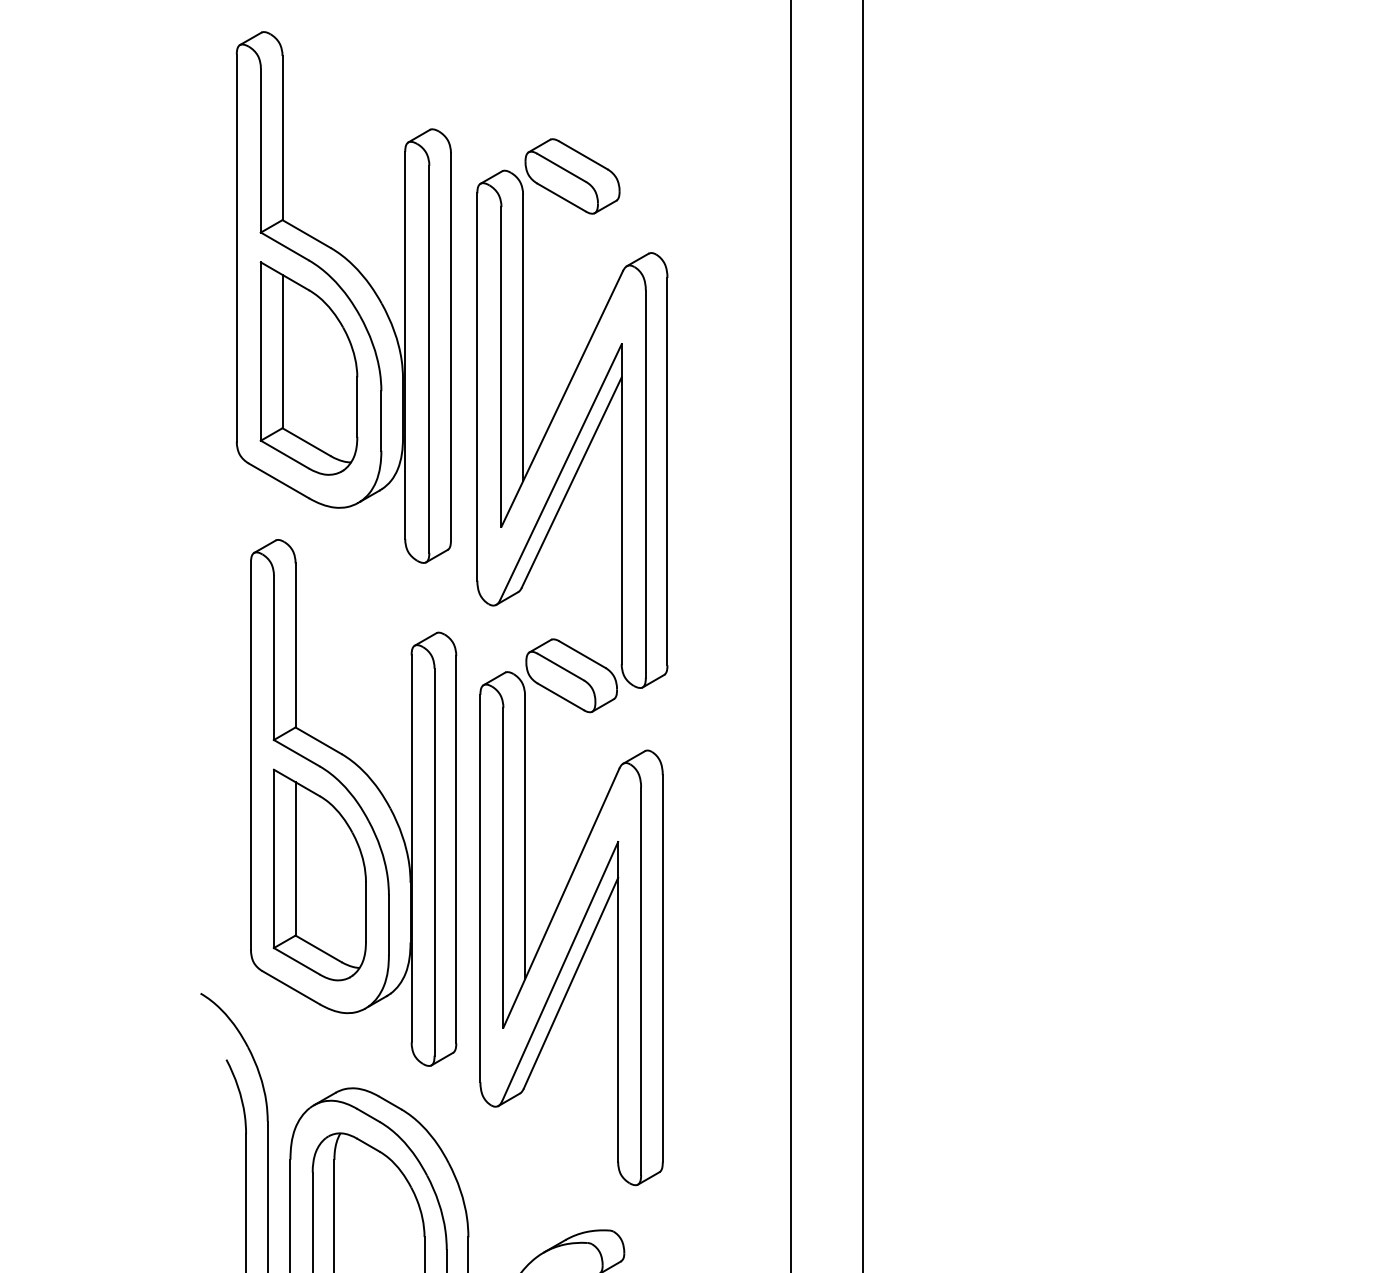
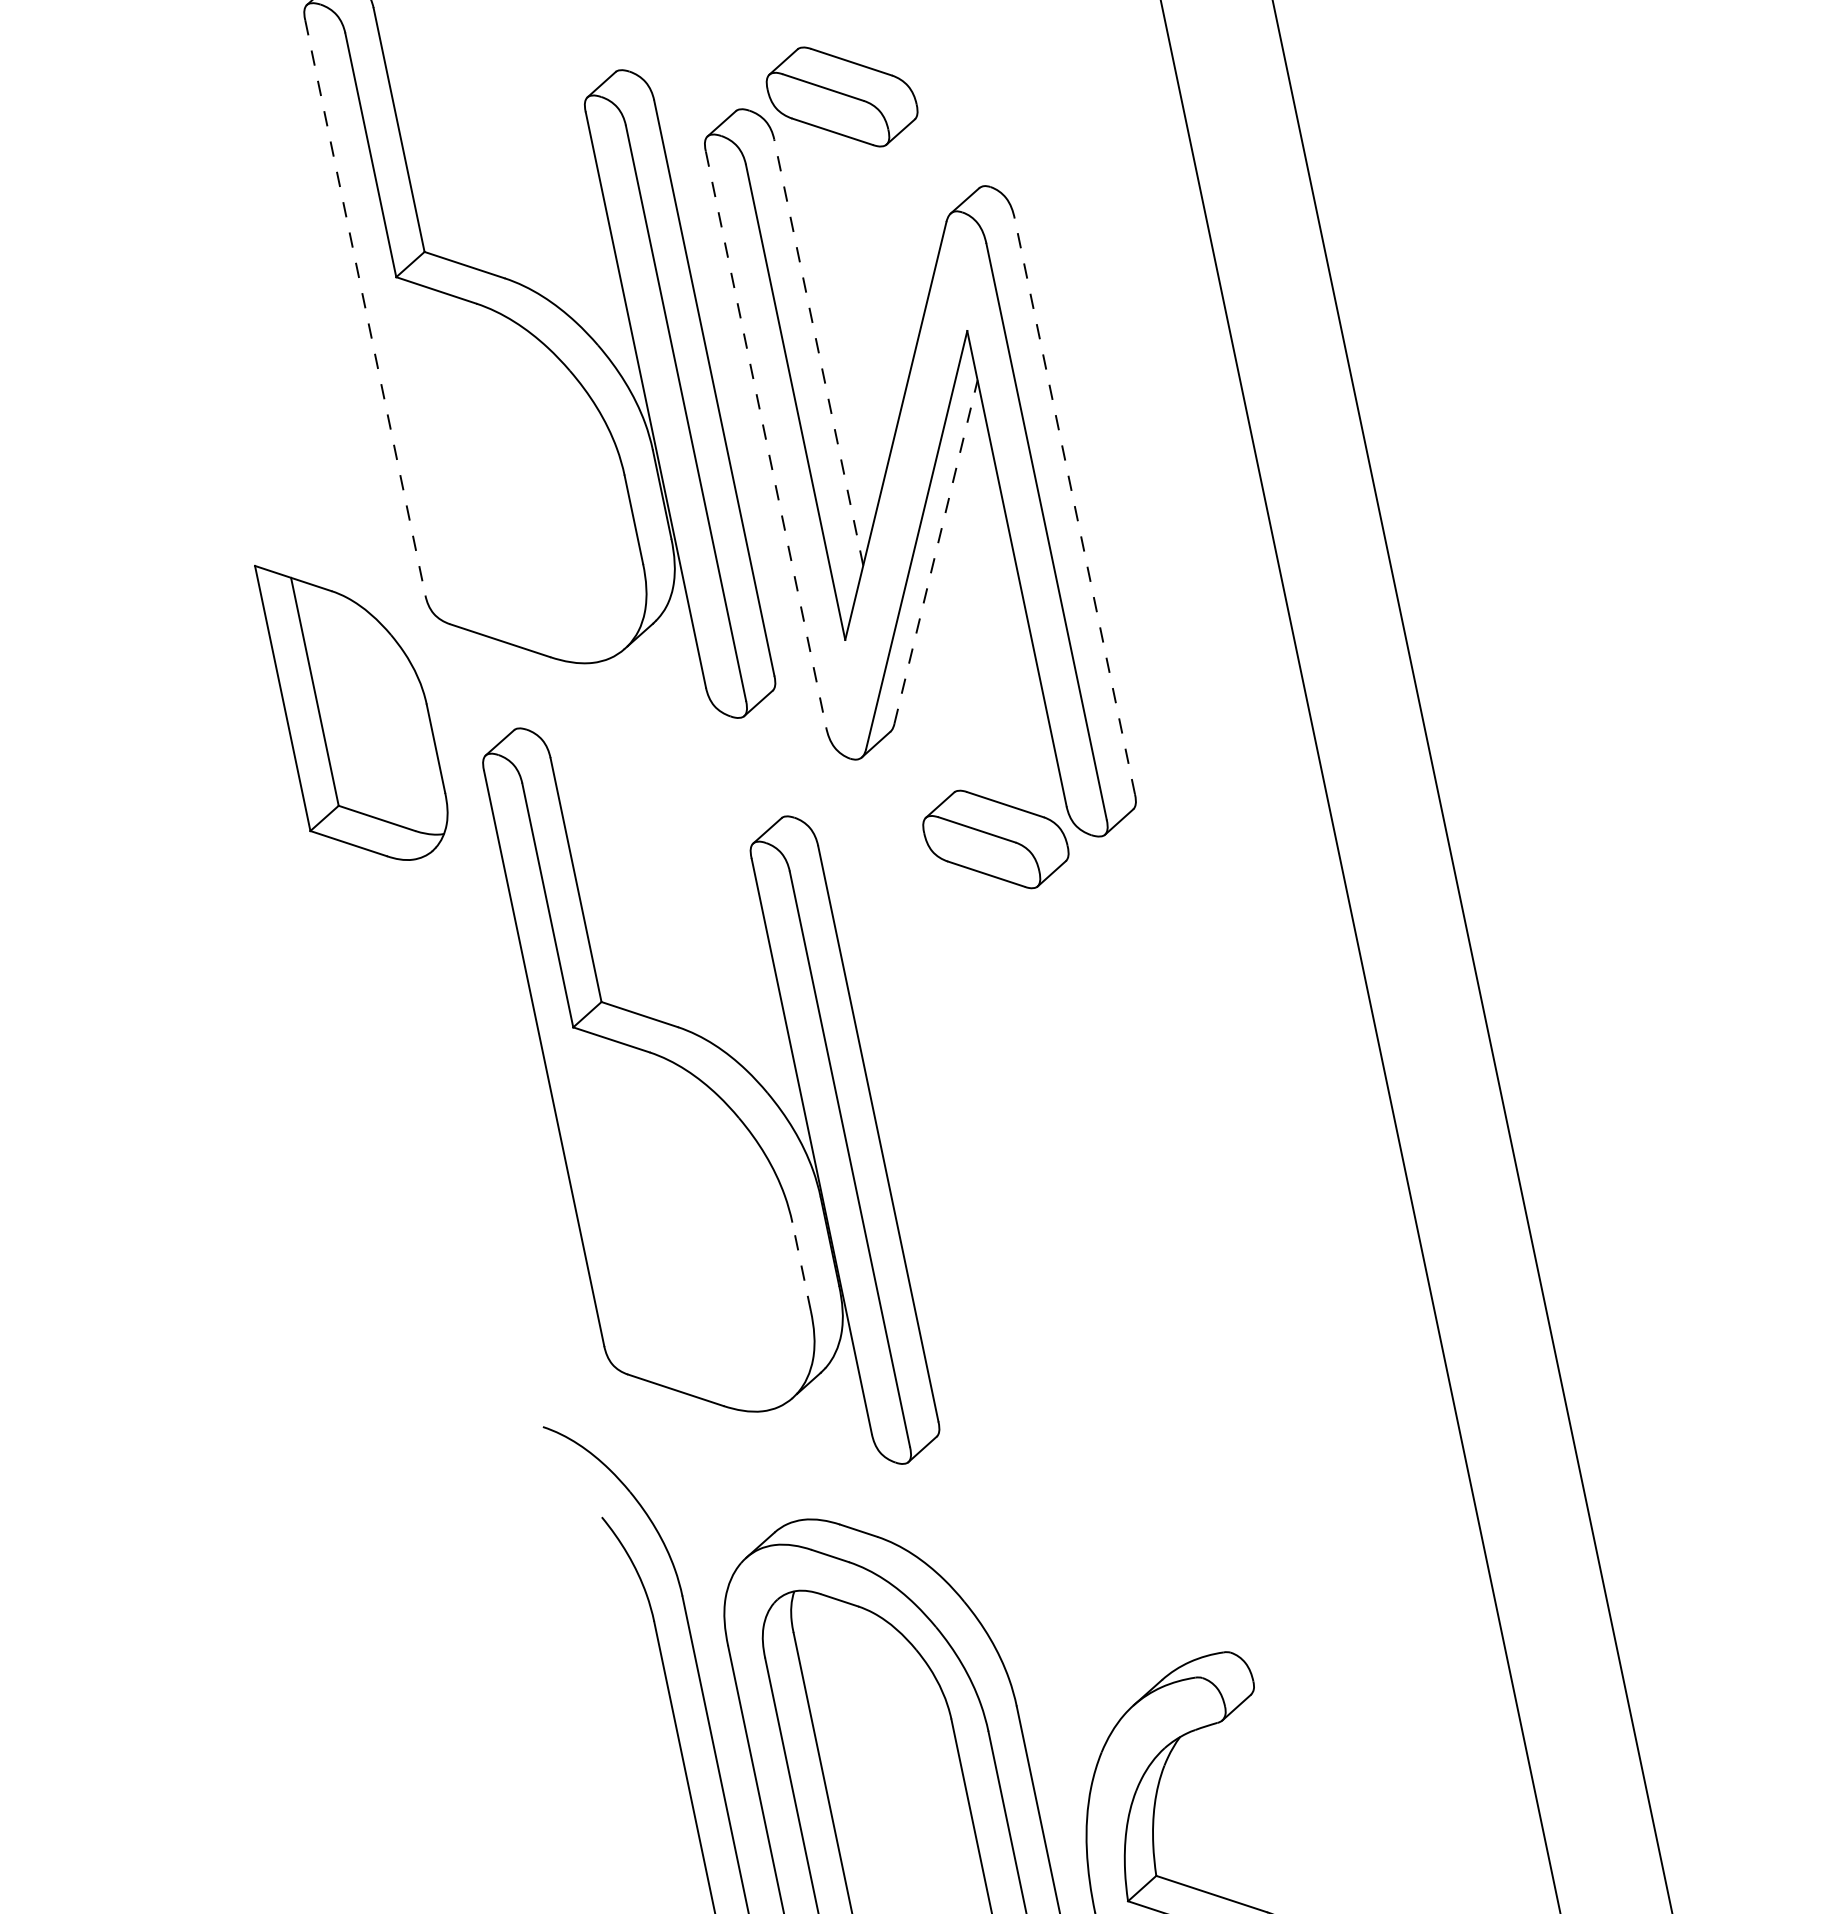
line: (236, 248) -> (364, 308), solid -> dashed
line: (523, 337) -> (819, 351), solid -> dashed
part: (308, 368) -> (509, 464), removed
line: (477, 386) -> (766, 438), solid -> dashed
line: (667, 471) -> (1074, 506), solid -> dashed
line: (572, 482) -> (937, 551), solid -> dashed
part: (319, 874) -> (355, 707), moved
line: (388, 925) -> (801, 1267), solid -> dashed
part: (571, 928) -> (1074, 1215), removed

